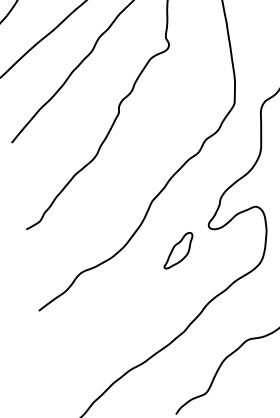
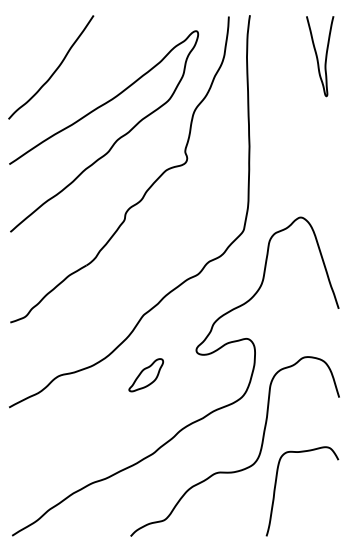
part: (177, 251) -> (145, 375), moved

